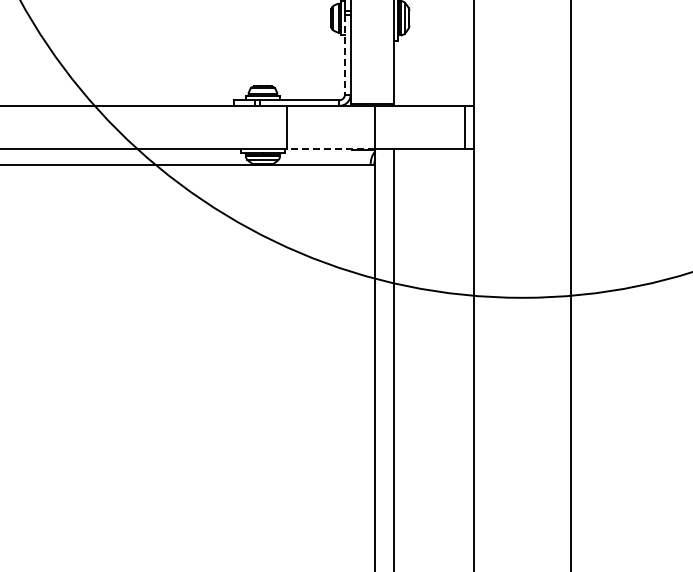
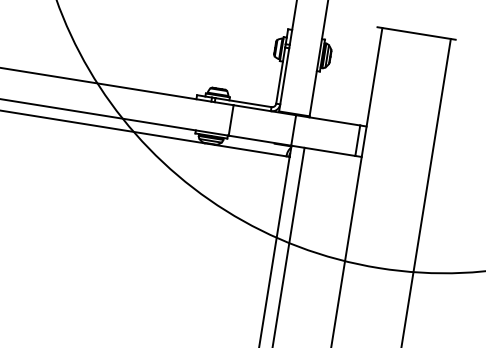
line: (345, 54) -> (281, 75), dashed -> solid
line: (330, 148) -> (259, 140), dashed -> solid

